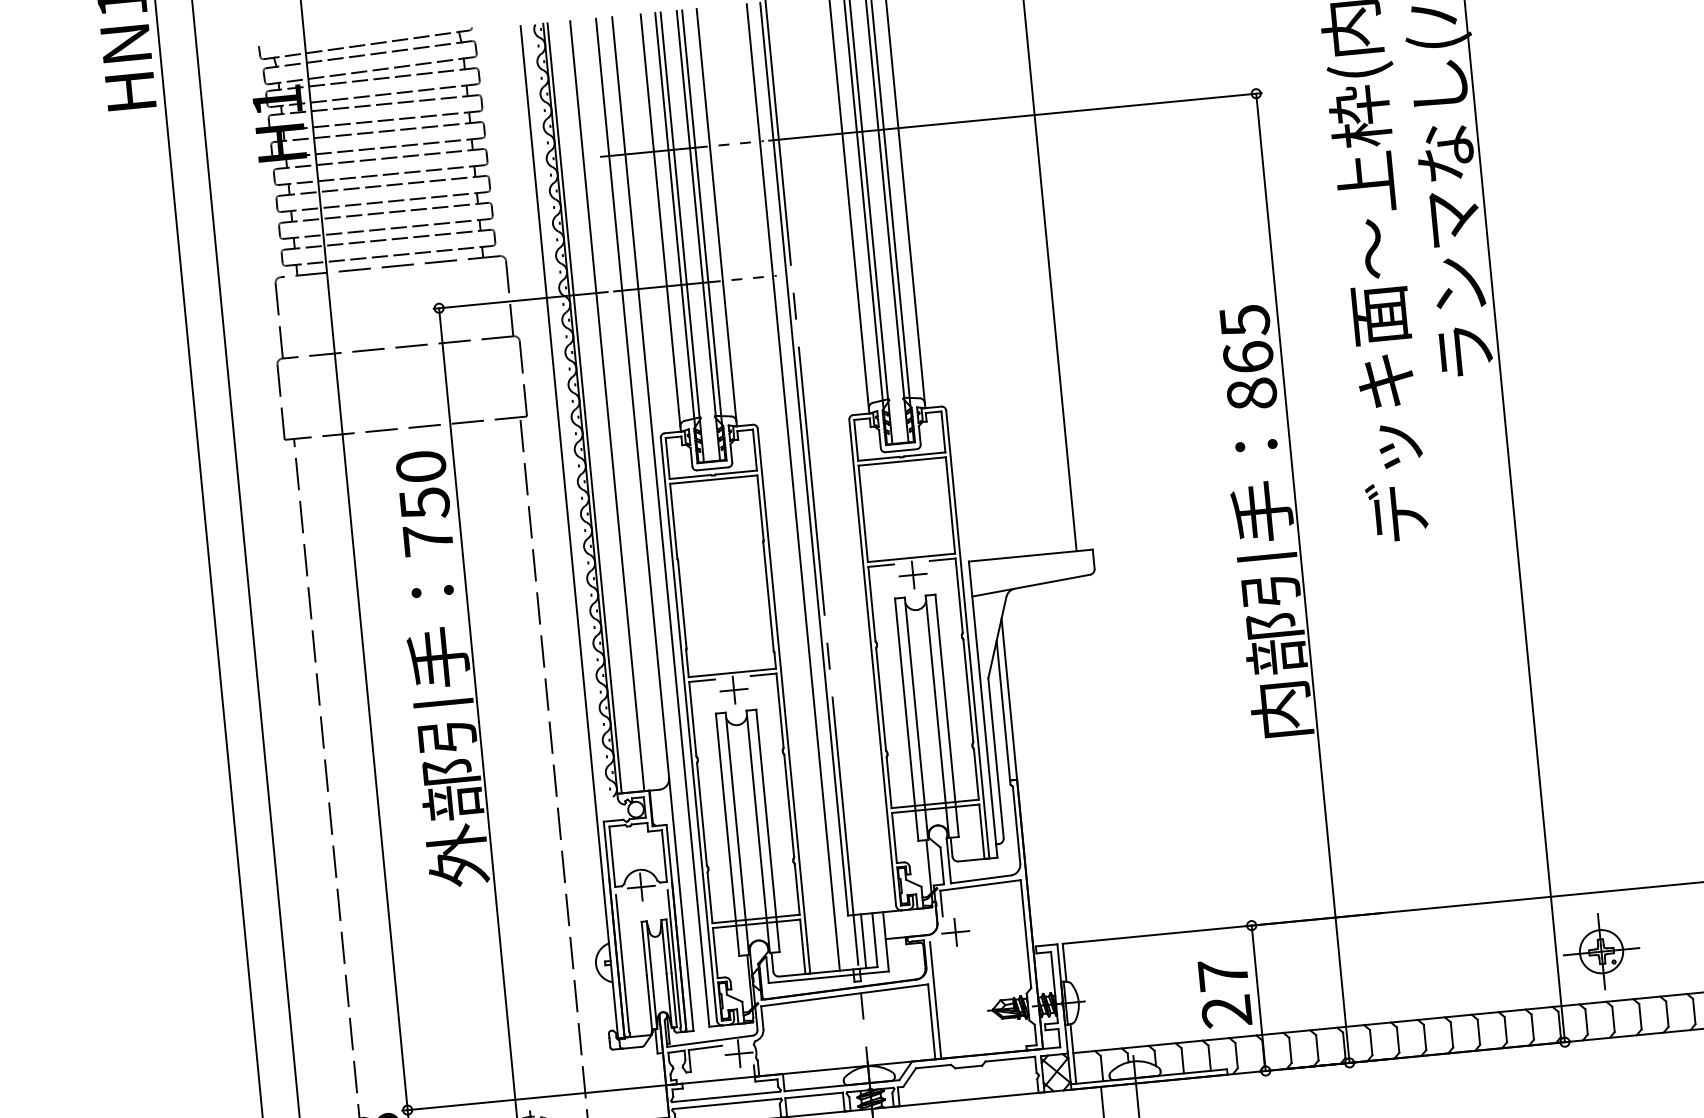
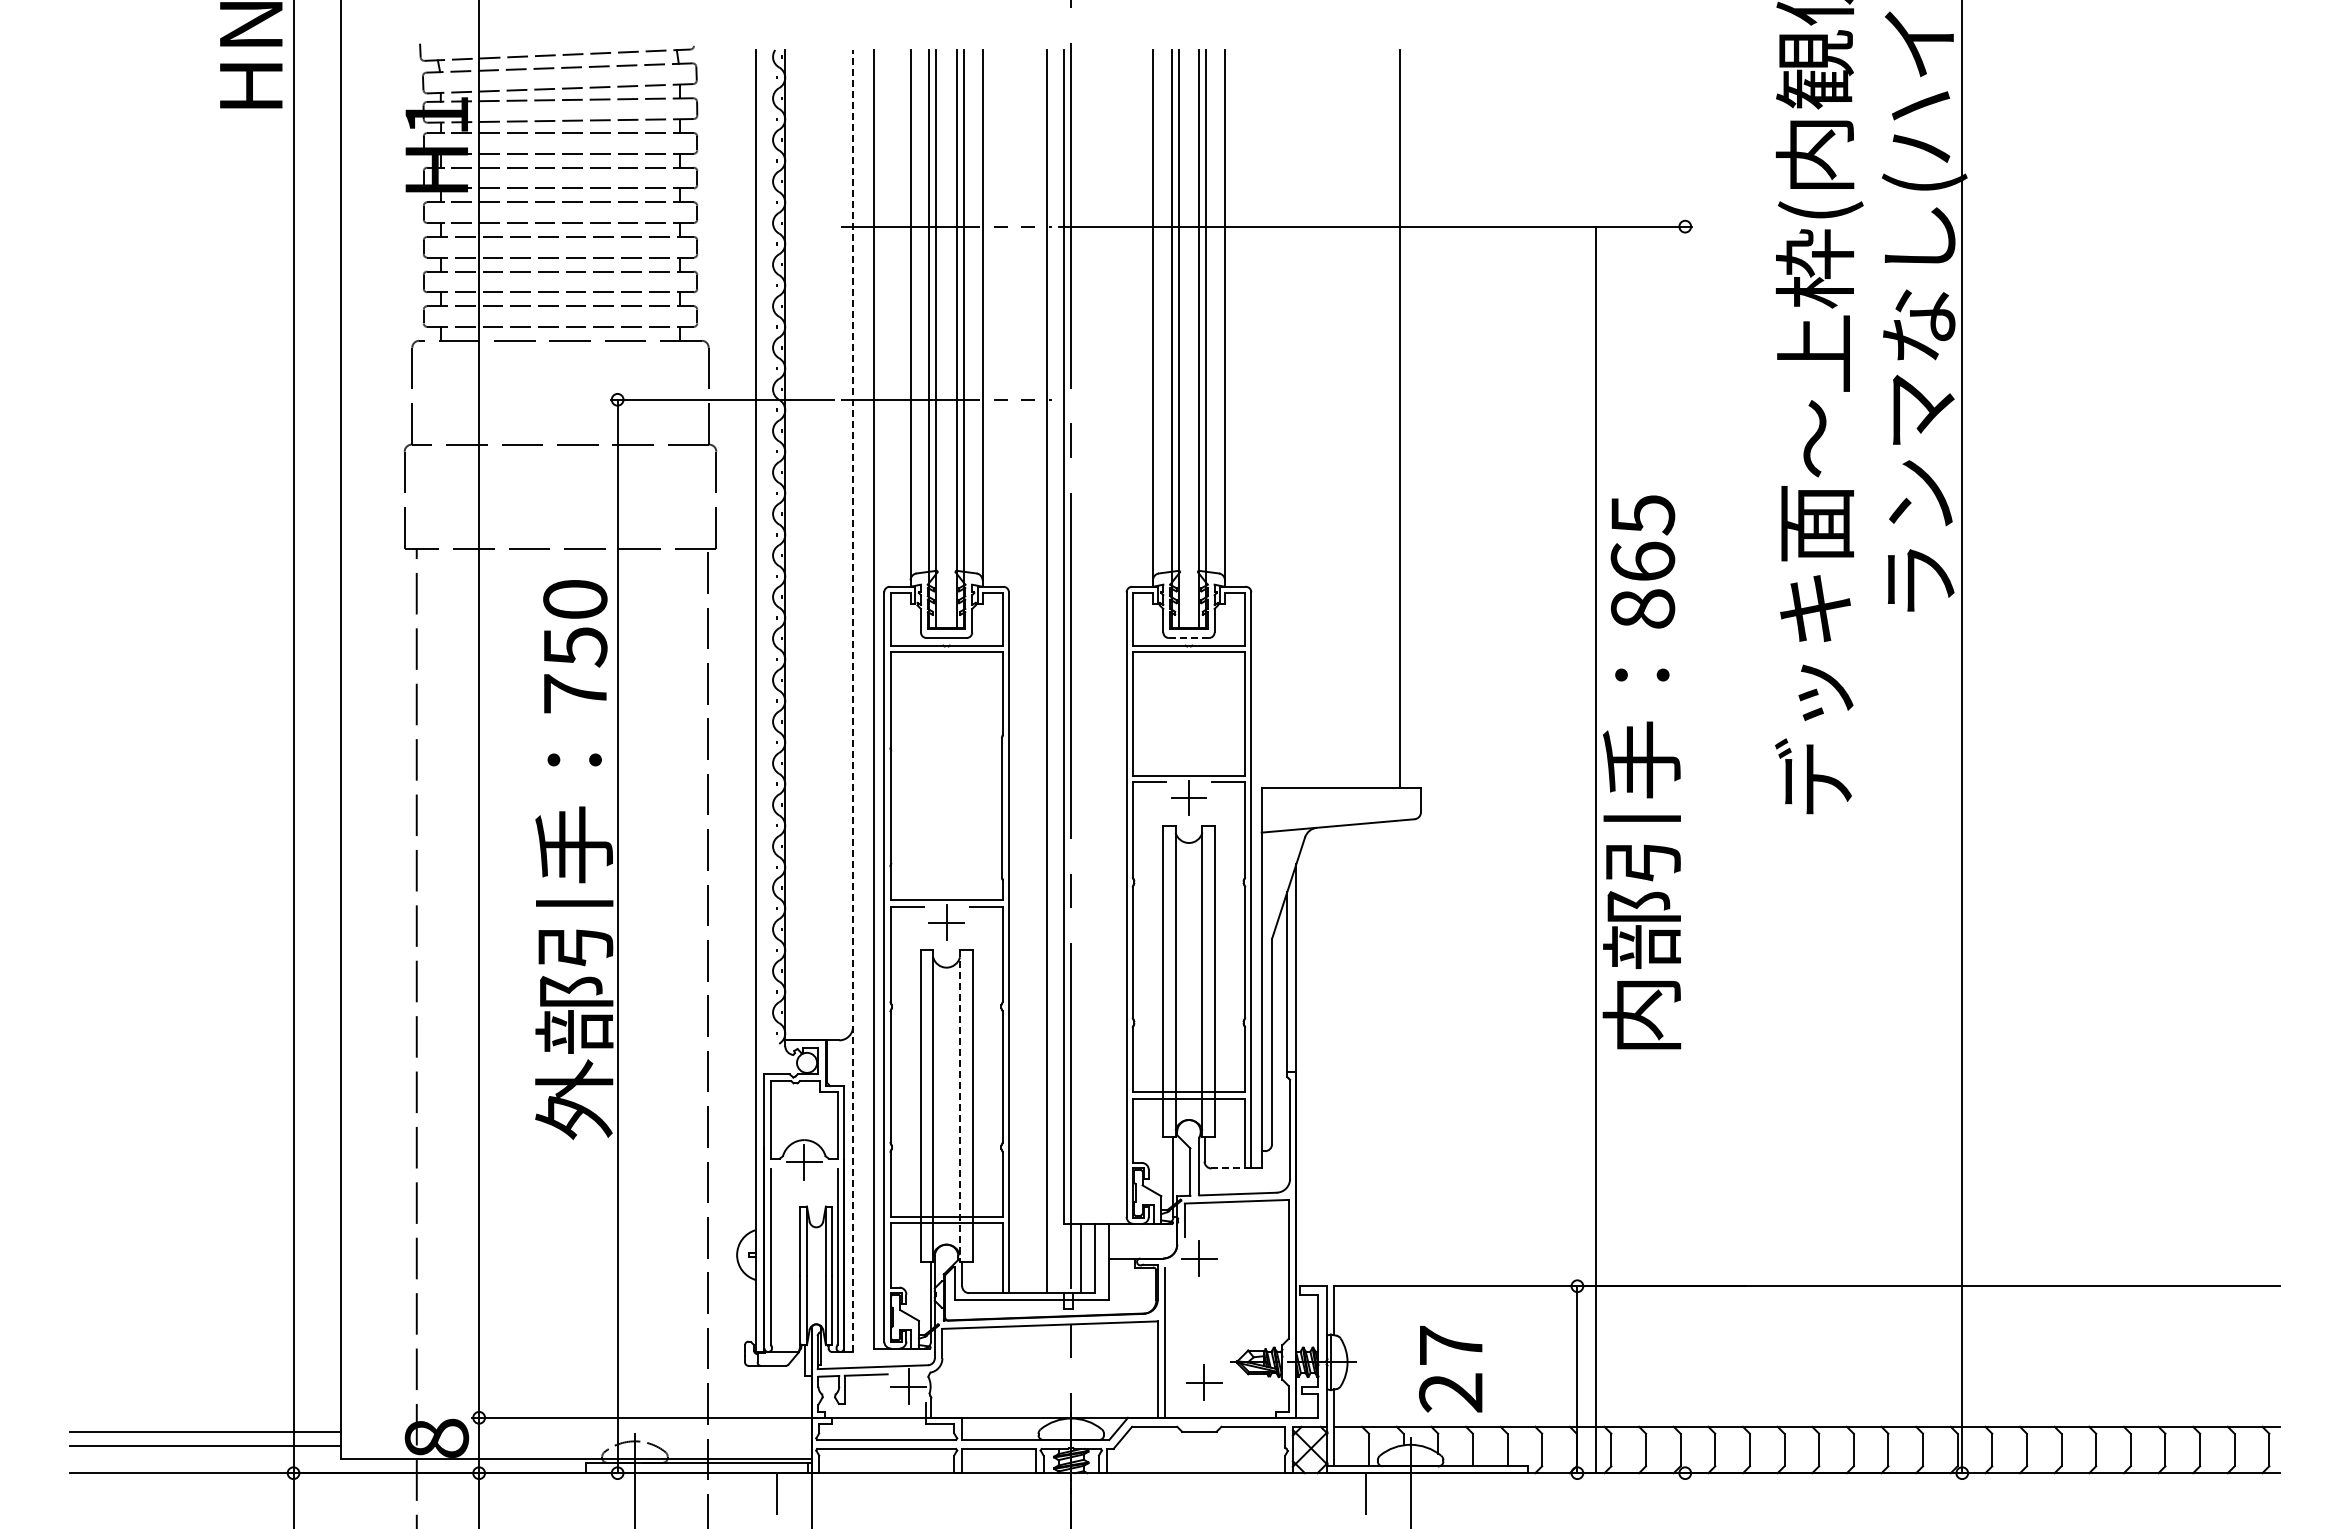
line: (606, 406) -> (819, 545), removed
line: (584, 408) -> (790, 545), removed
line: (901, 451) -> (1189, 638), solid -> dashed
line: (645, 525) -> (853, 701), solid -> dashed
line: (1303, 577) -> (1596, 849), moved
line: (758, 832) -> (960, 1106), solid -> dashed
line: (972, 860) -> (1229, 1168), solid -> dashed
part: (1601, 951) -> (2019, 1362), removed
text: (1224, 993) -> (1450, 1369), moved
part: (968, 1028) -> (1204, 1382), added

